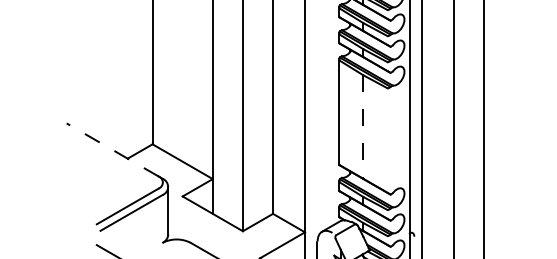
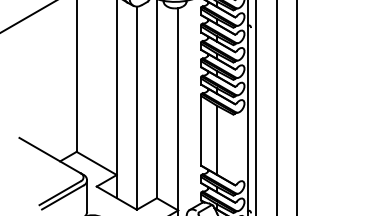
line: (363, 127) -> (217, 140), dashed -> solid
line: (111, 149) -> (49, 155), dashed -> solid

